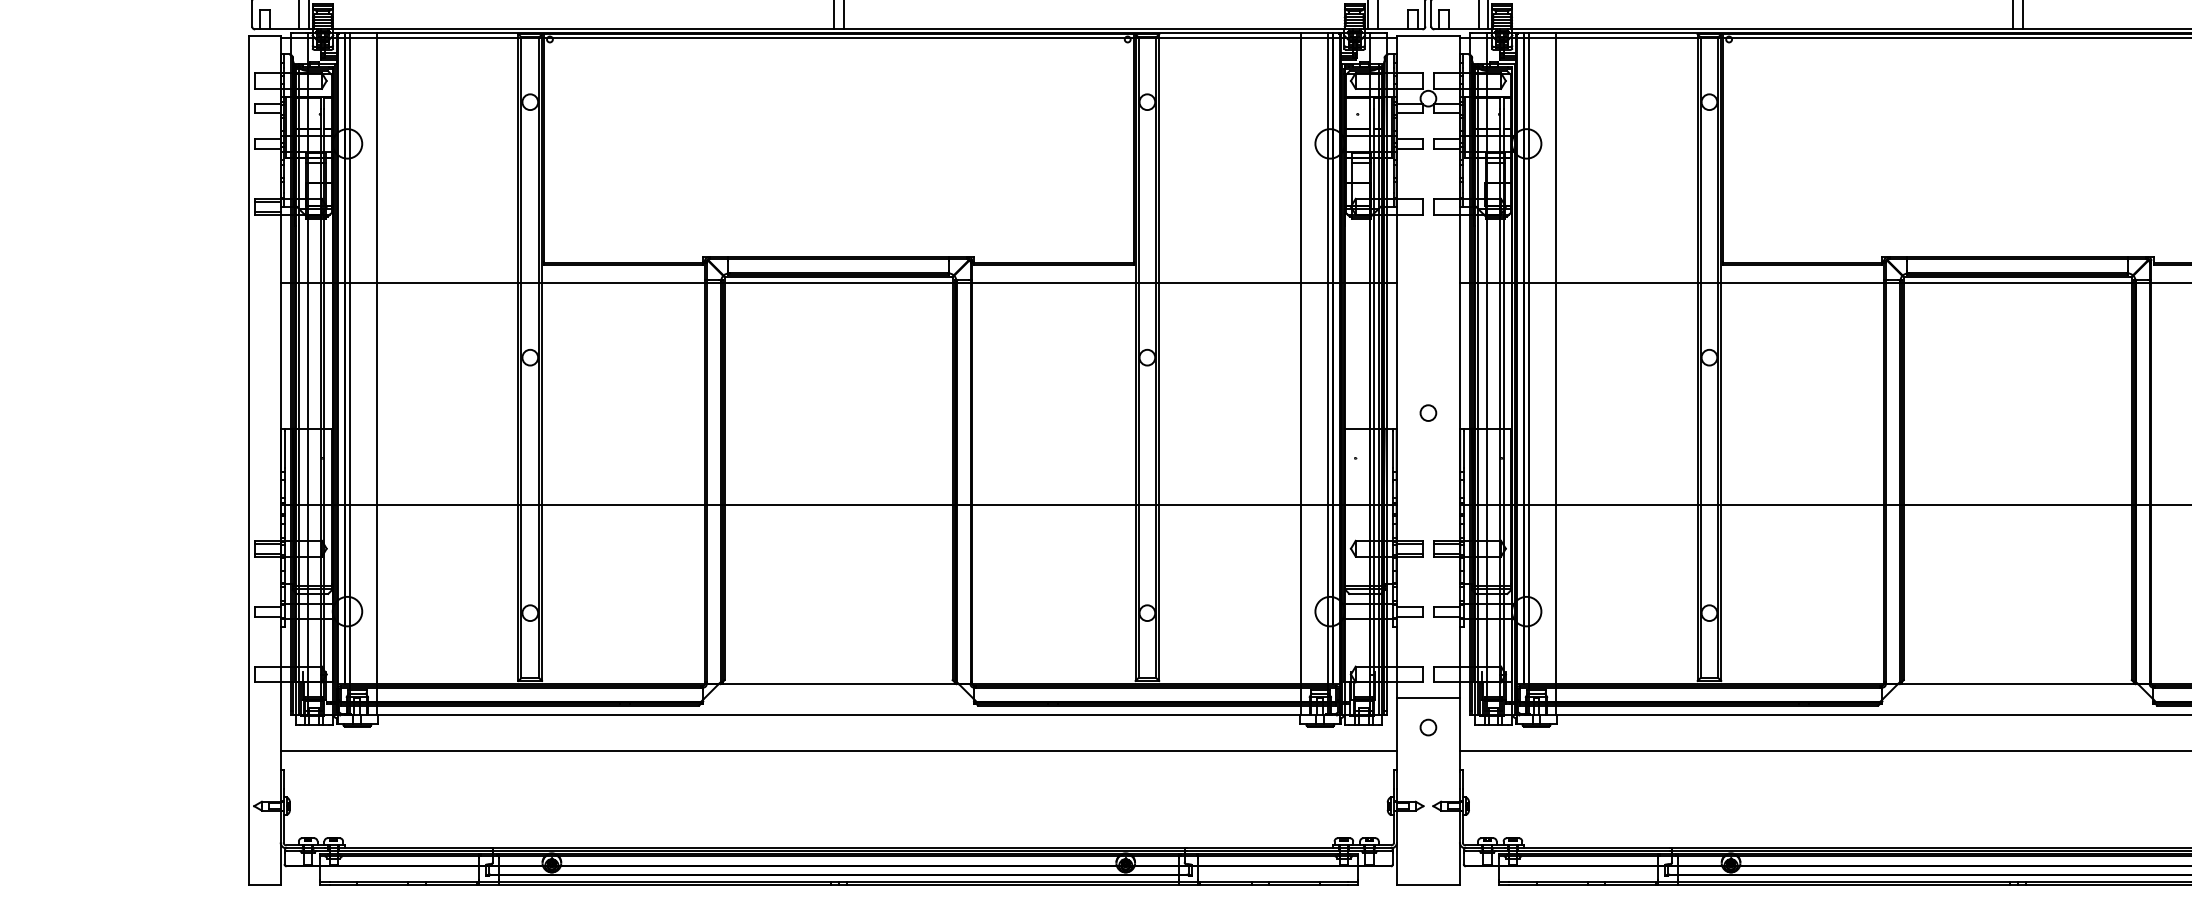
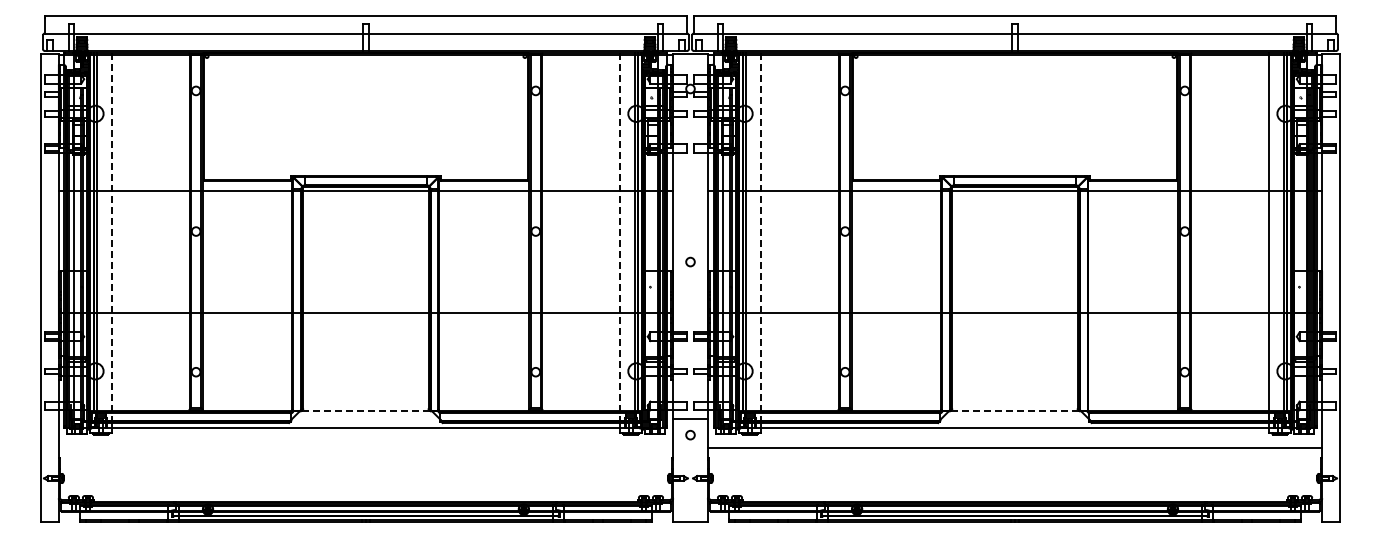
line: (376, 370) -> (111, 238), solid -> dashed
line: (1301, 370) -> (620, 238), solid -> dashed
line: (1555, 370) -> (760, 238), solid -> dashed
line: (837, 684) -> (365, 411), solid -> dashed
line: (2017, 684) -> (1014, 411), solid -> dashed
line: (837, 751) -> (365, 448), removed

